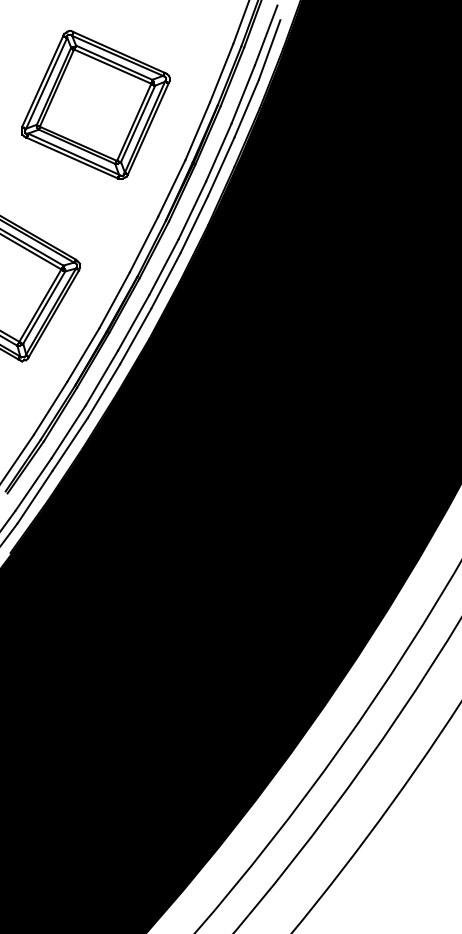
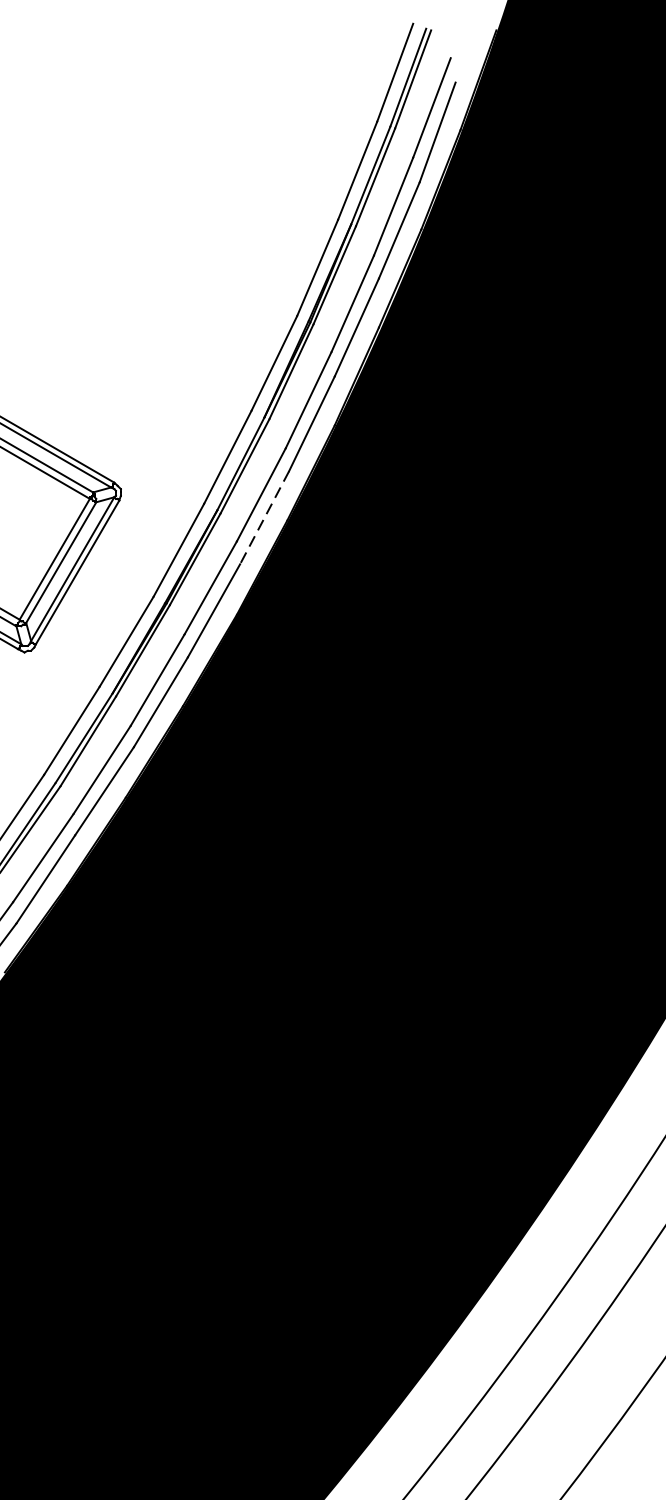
part: (95, 104) -> (146, 223), removed
line: (165, 281) -> (263, 518), solid -> dashed

